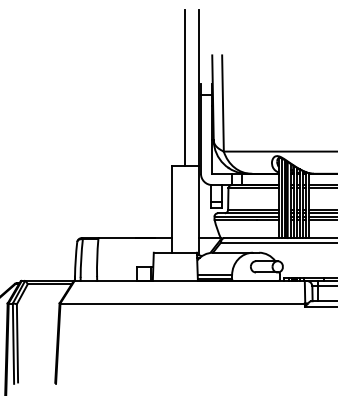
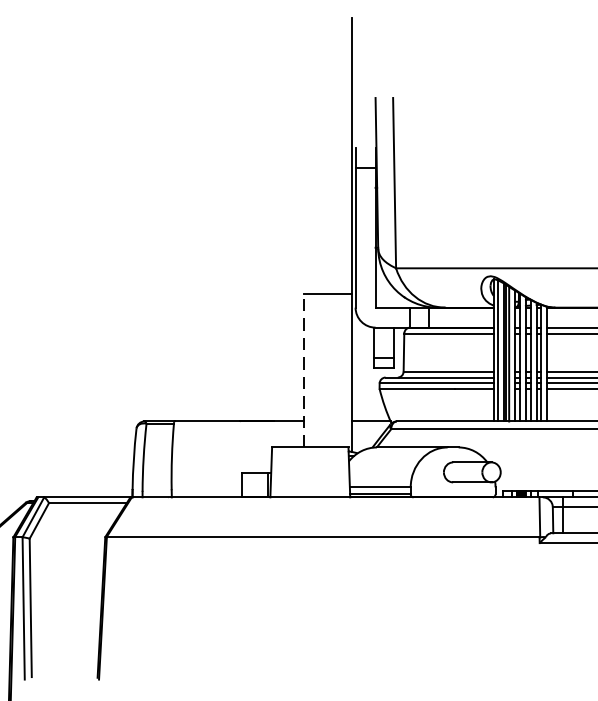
line: (185, 87) -> (328, 154), removed
line: (171, 208) -> (303, 369), solid -> dashed

